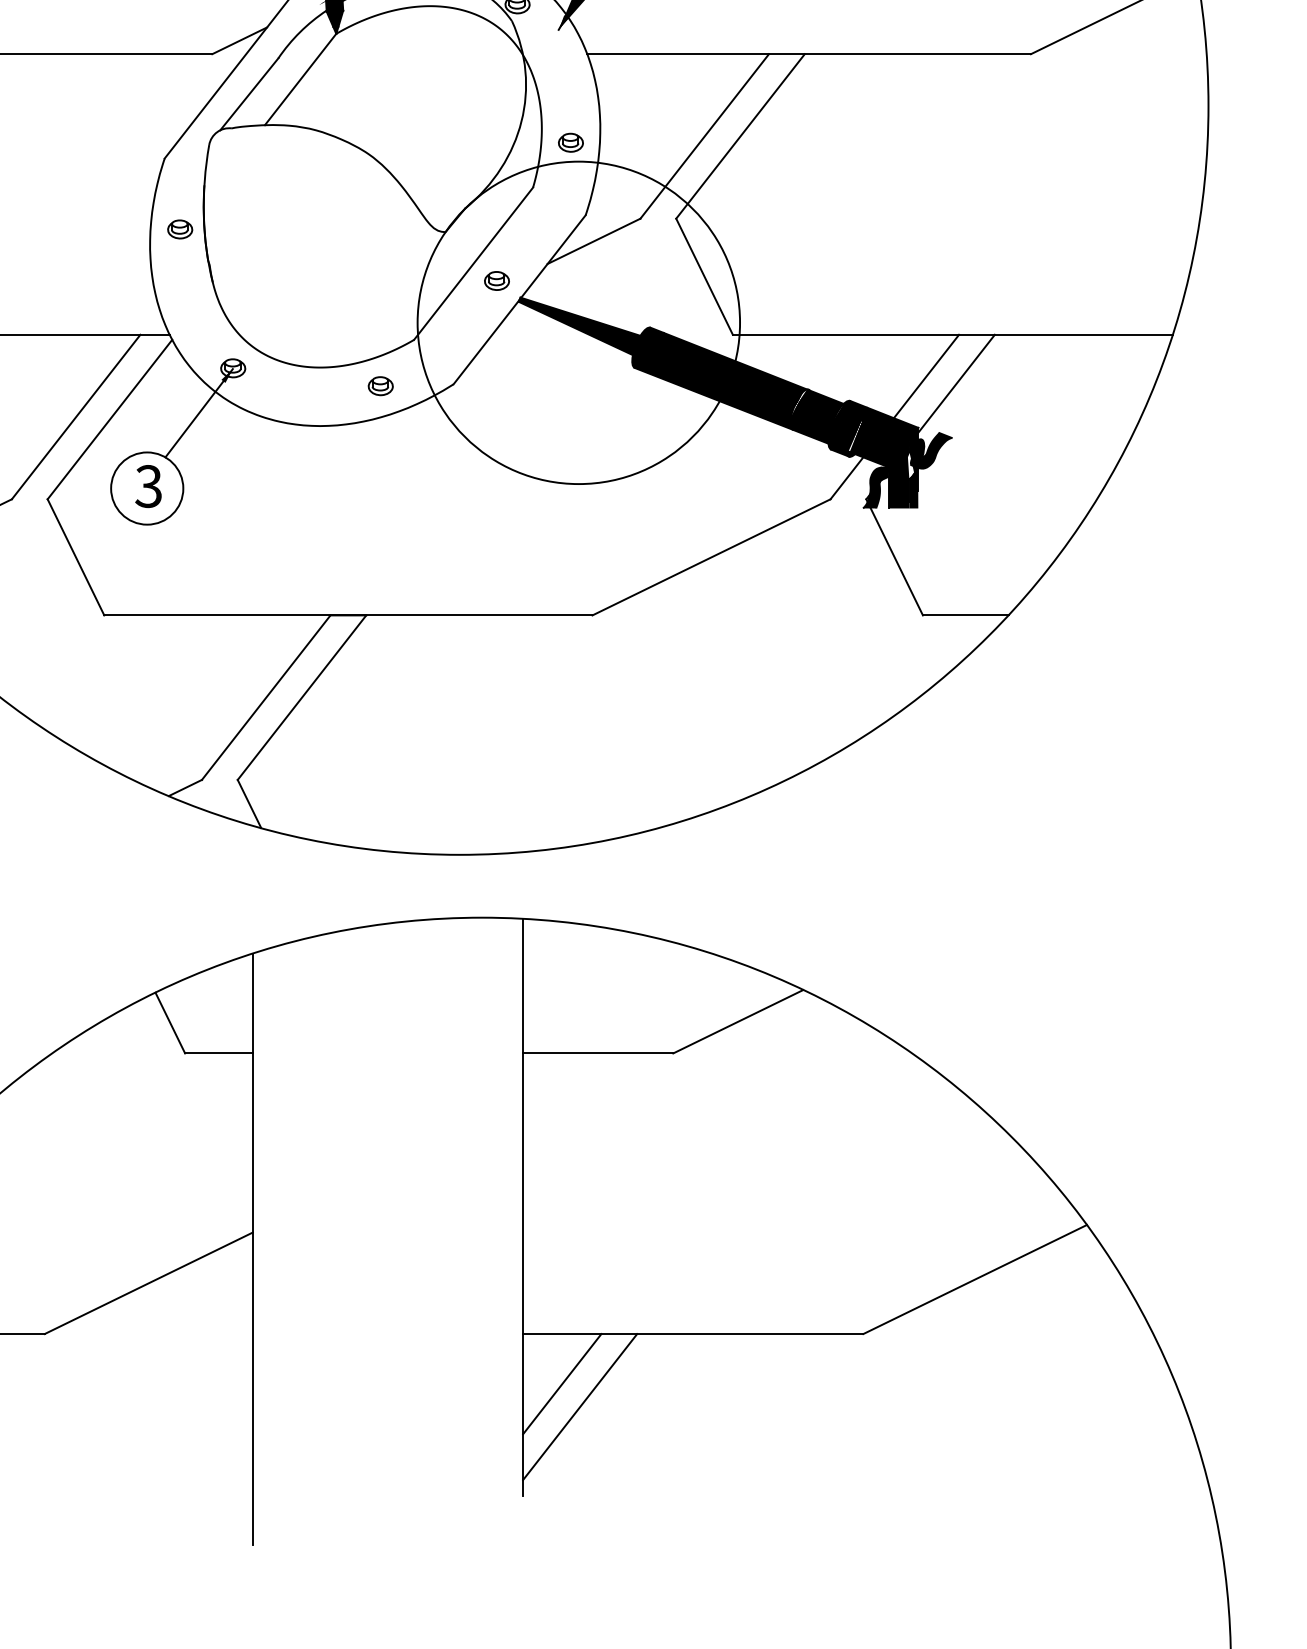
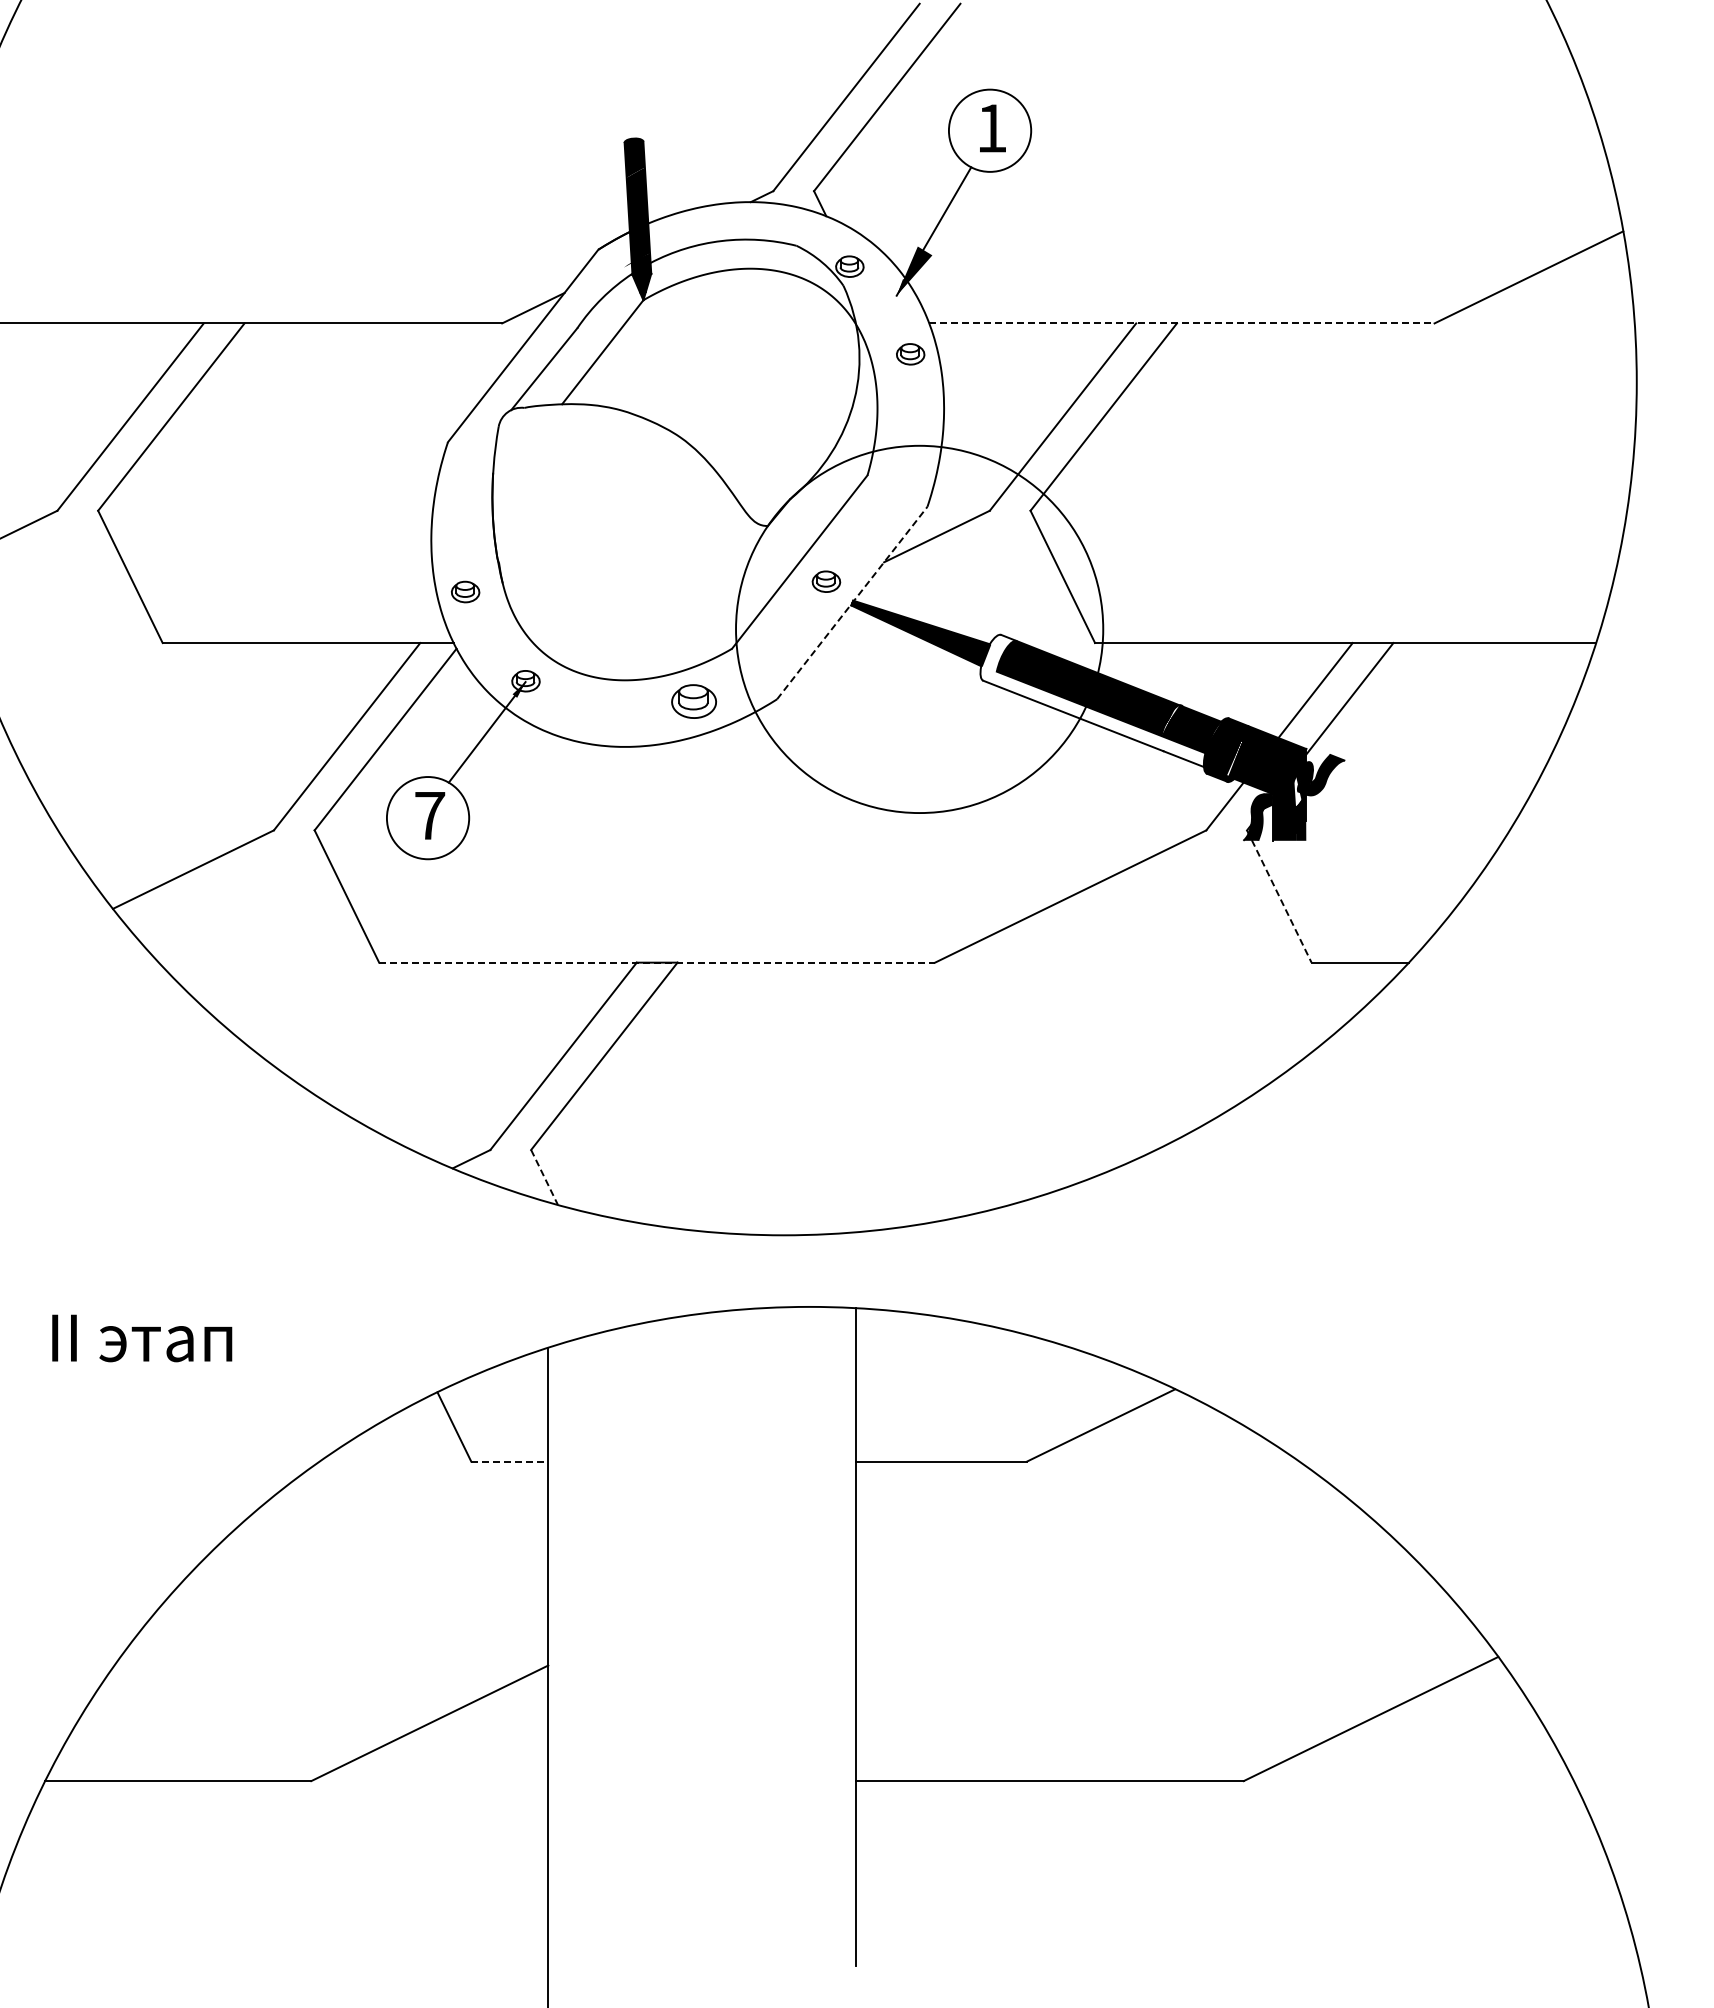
line: (808, 54) -> (1181, 323), solid -> dashed
part: (570, 142) -> (910, 354), moved
part: (180, 228) -> (465, 591), moved
line: (519, 299) -> (852, 602), solid -> dashed
fill: (731, 385) -> (1093, 700), removed
part: (380, 386) -> (693, 701), size x1.6
text: (148, 486) -> (429, 815), 3 -> 7
line: (894, 557) -> (1279, 896), solid -> dashed
line: (348, 615) -> (657, 962), solid -> dashed
line: (249, 804) -> (544, 1177), solid -> dashed
line: (218, 1053) -> (509, 1461), solid -> dashed
line: (562, 1384) -> (900, 1838), removed
line: (580, 1407) -> (921, 1864), removed

